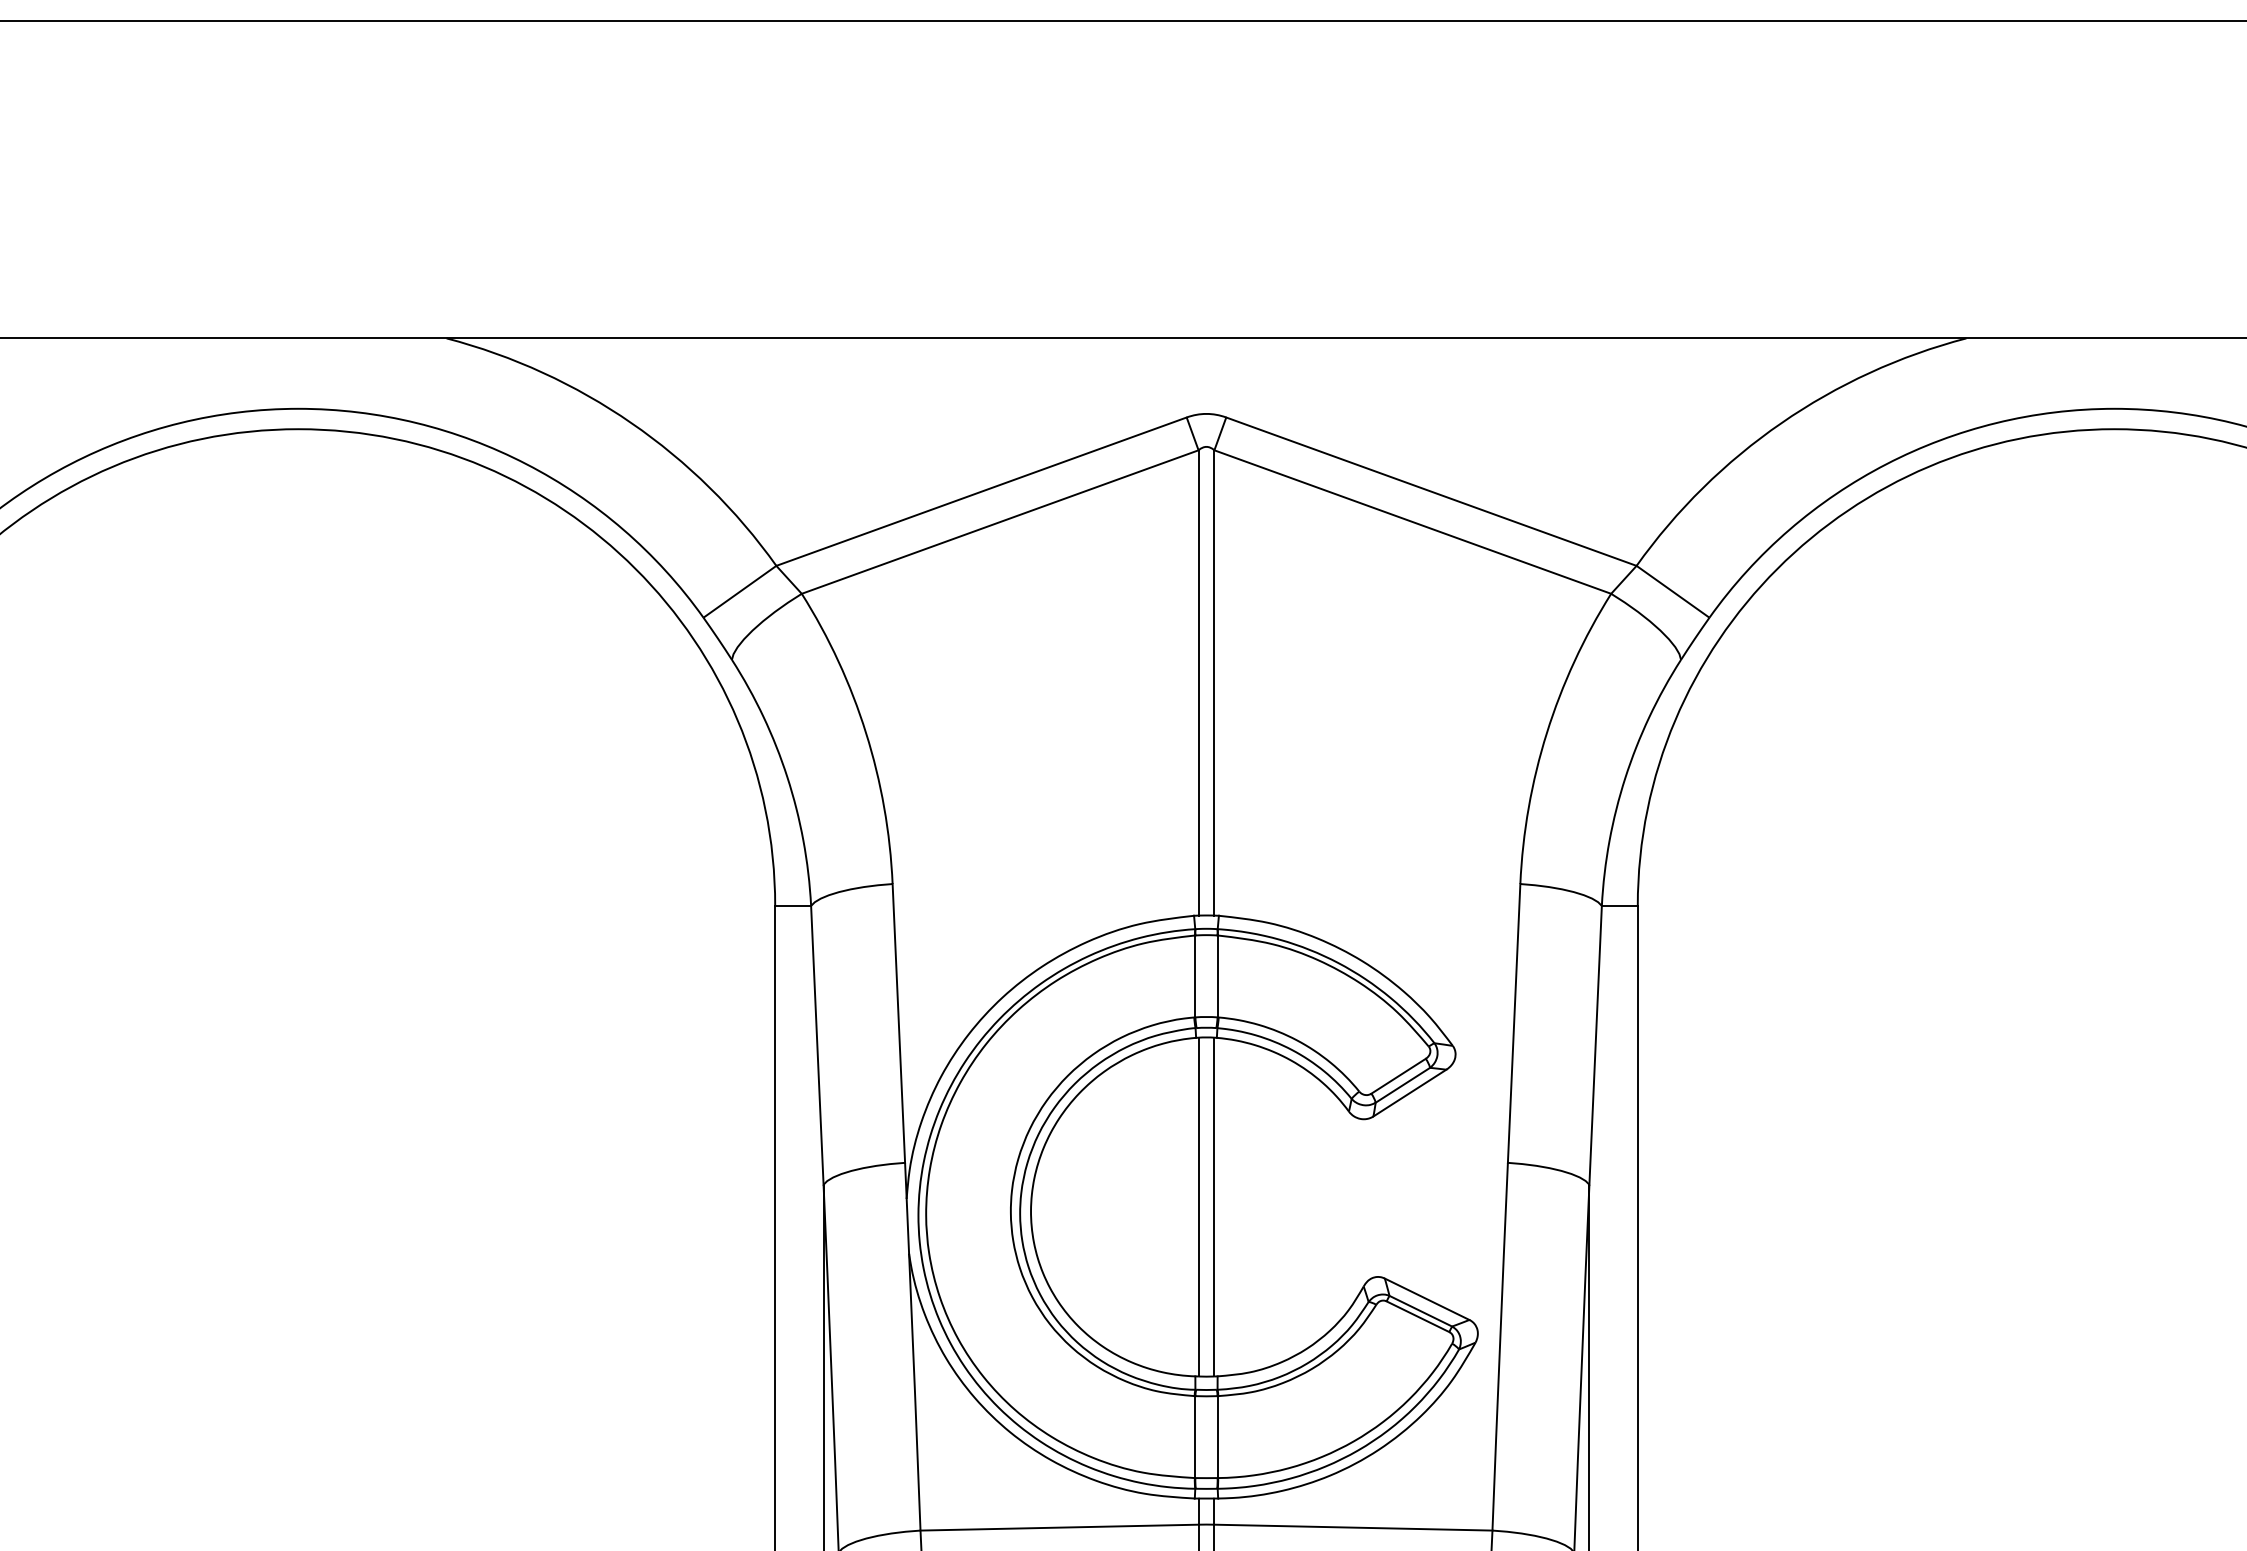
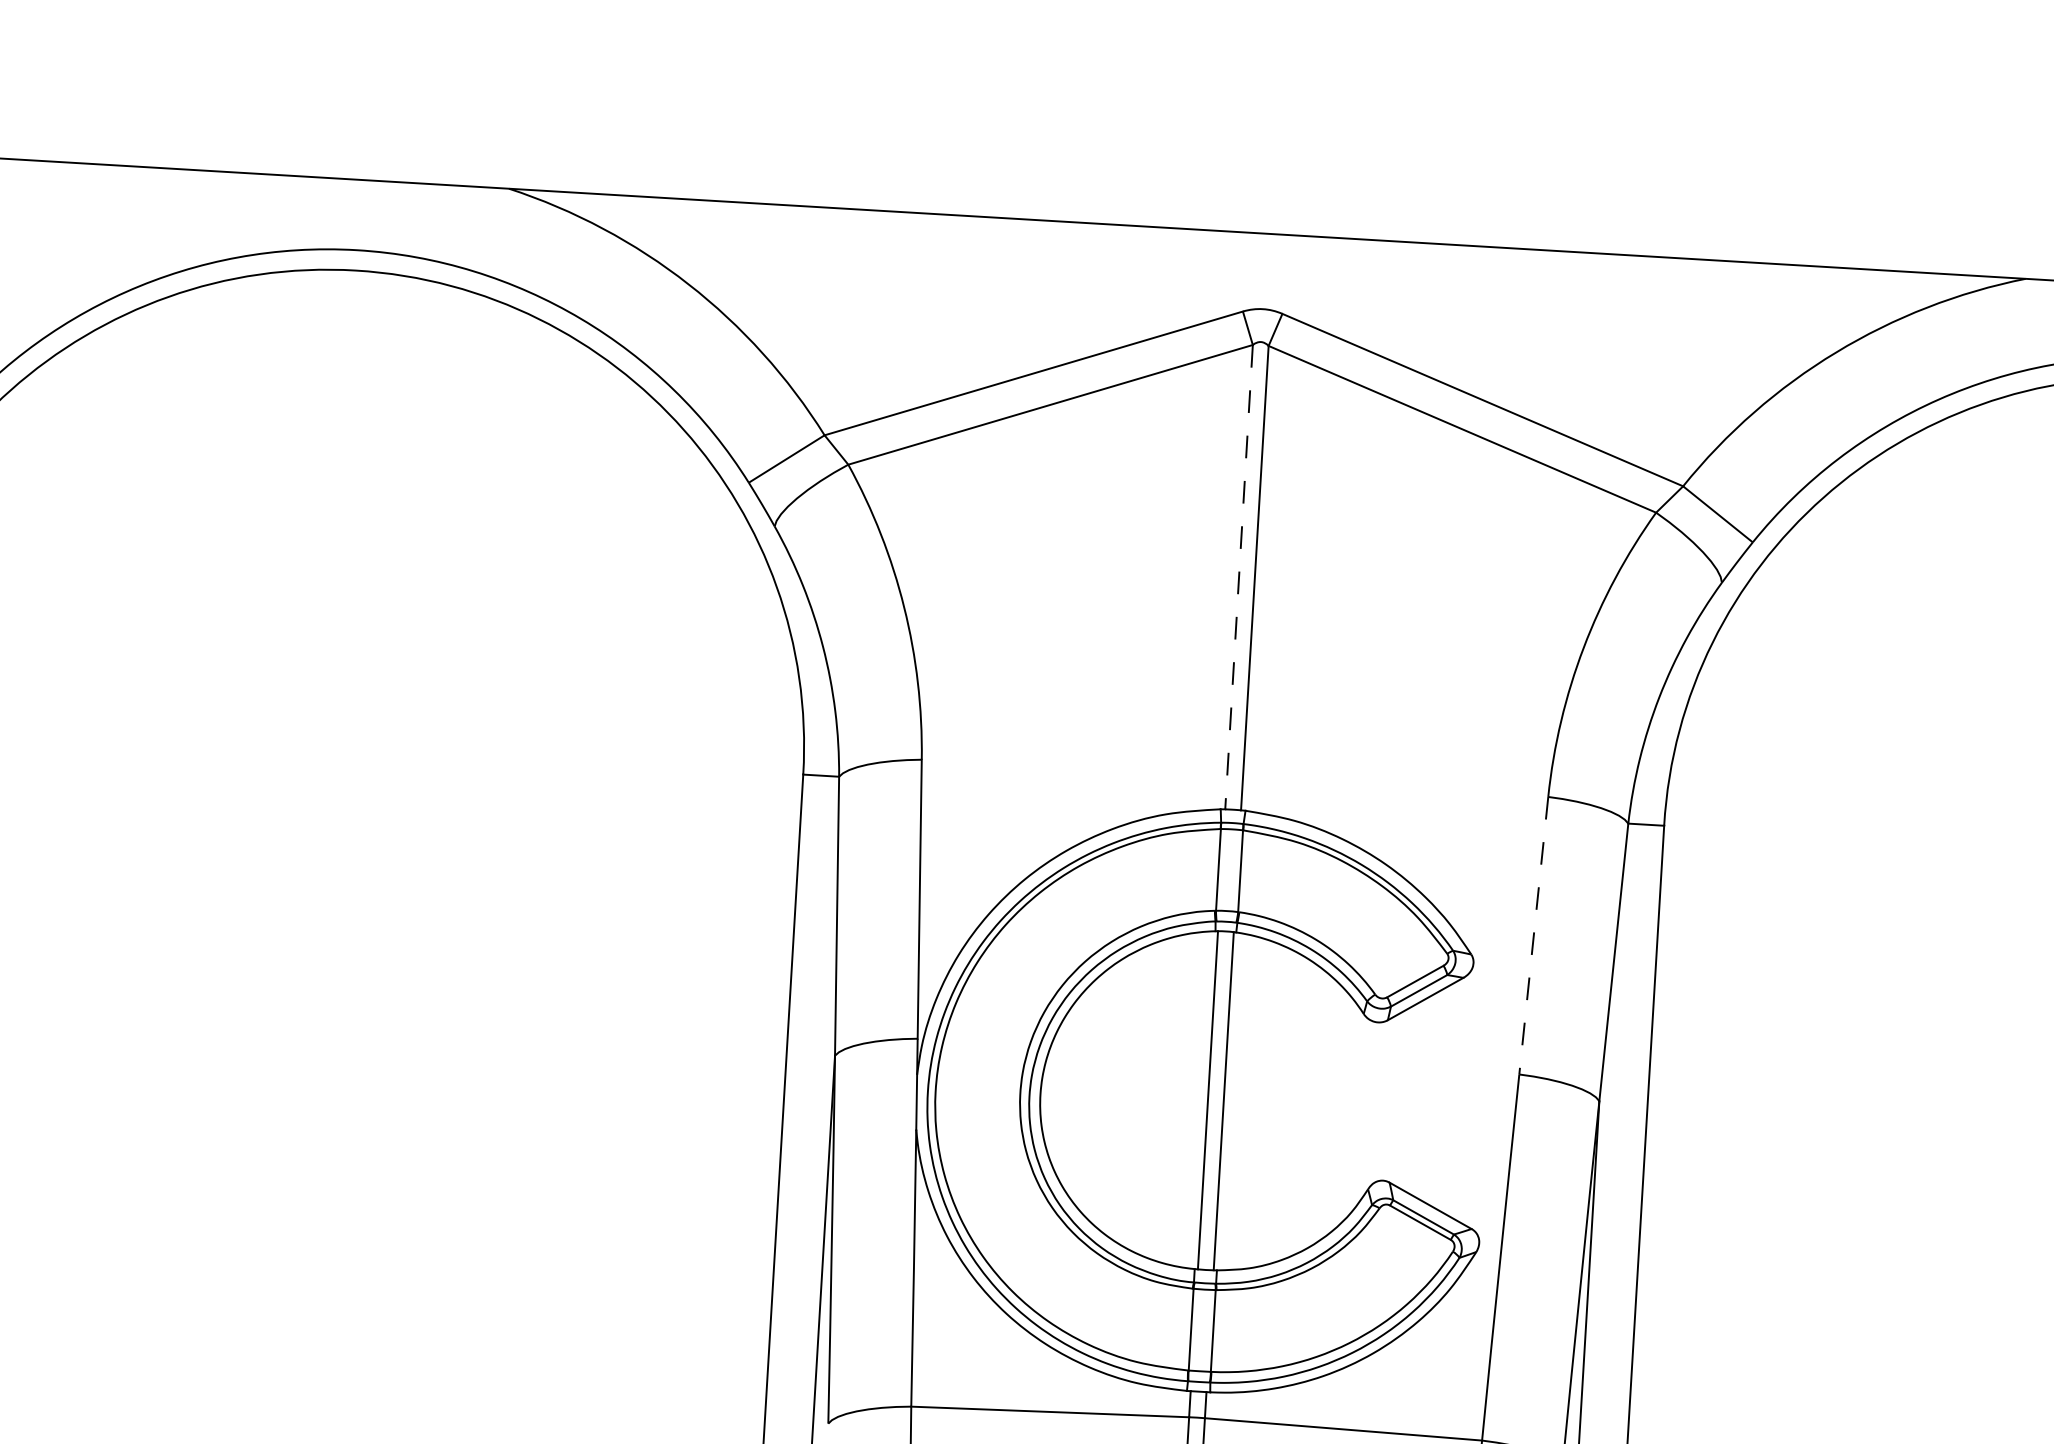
line: (1198, 682) -> (1238, 576), solid -> dashed
line: (1514, 1023) -> (1534, 935), solid -> dashed

